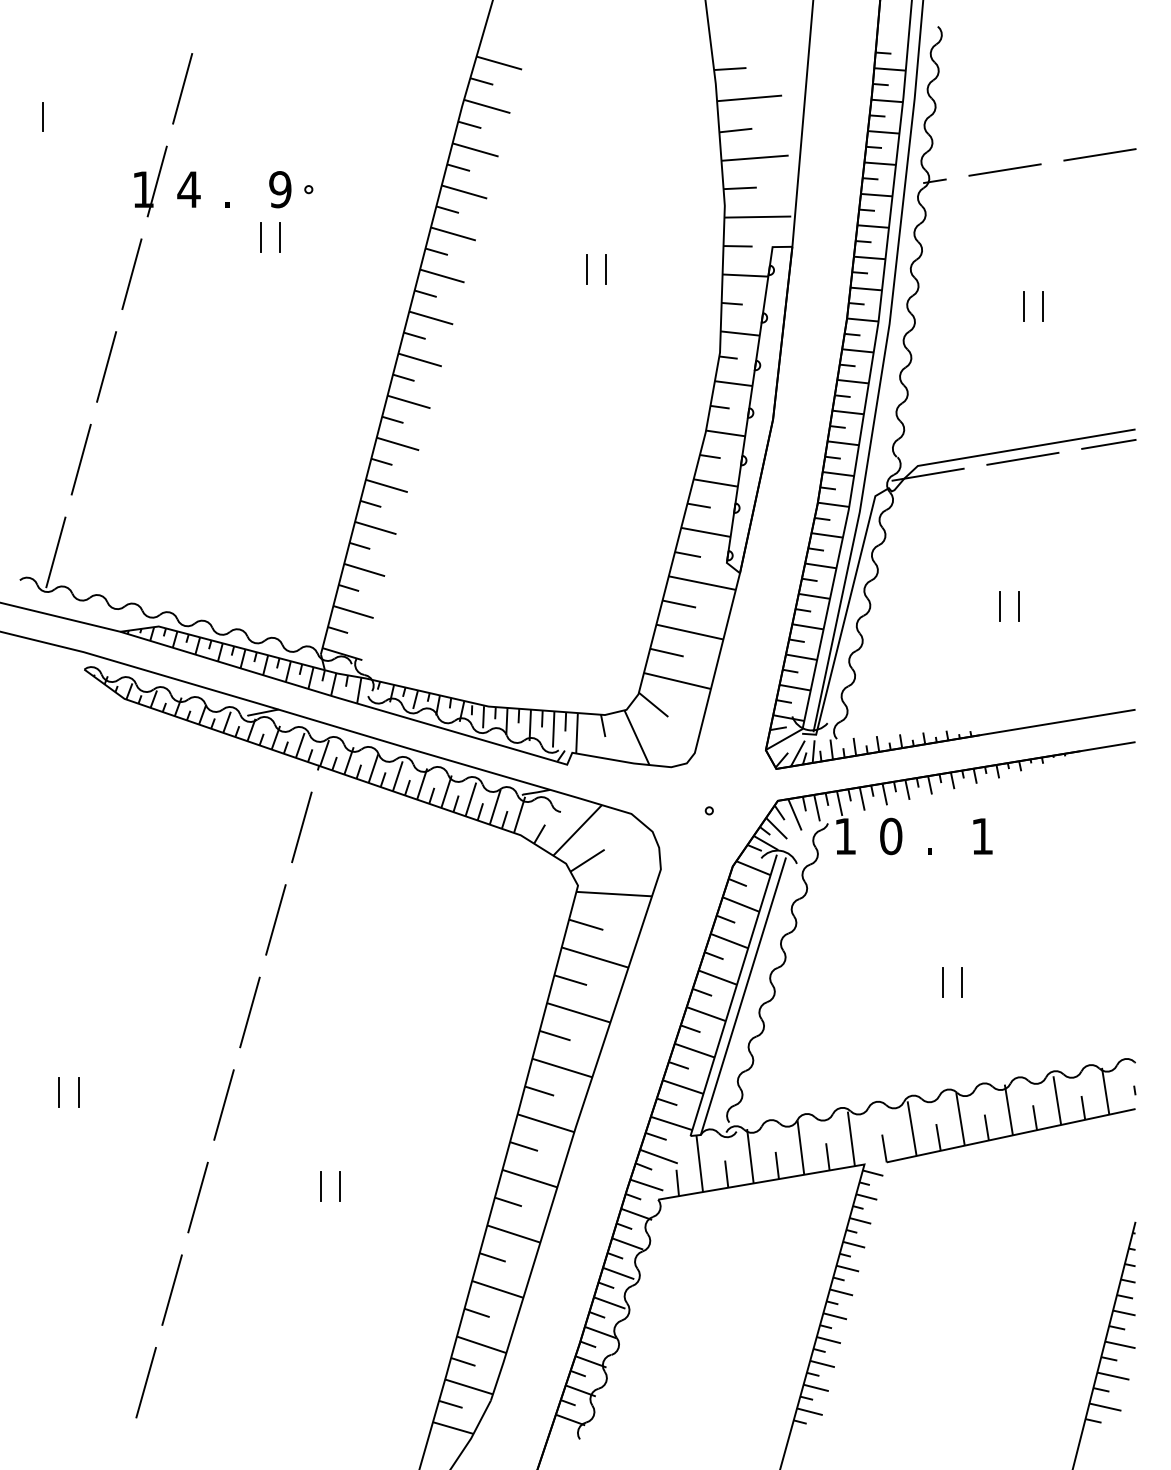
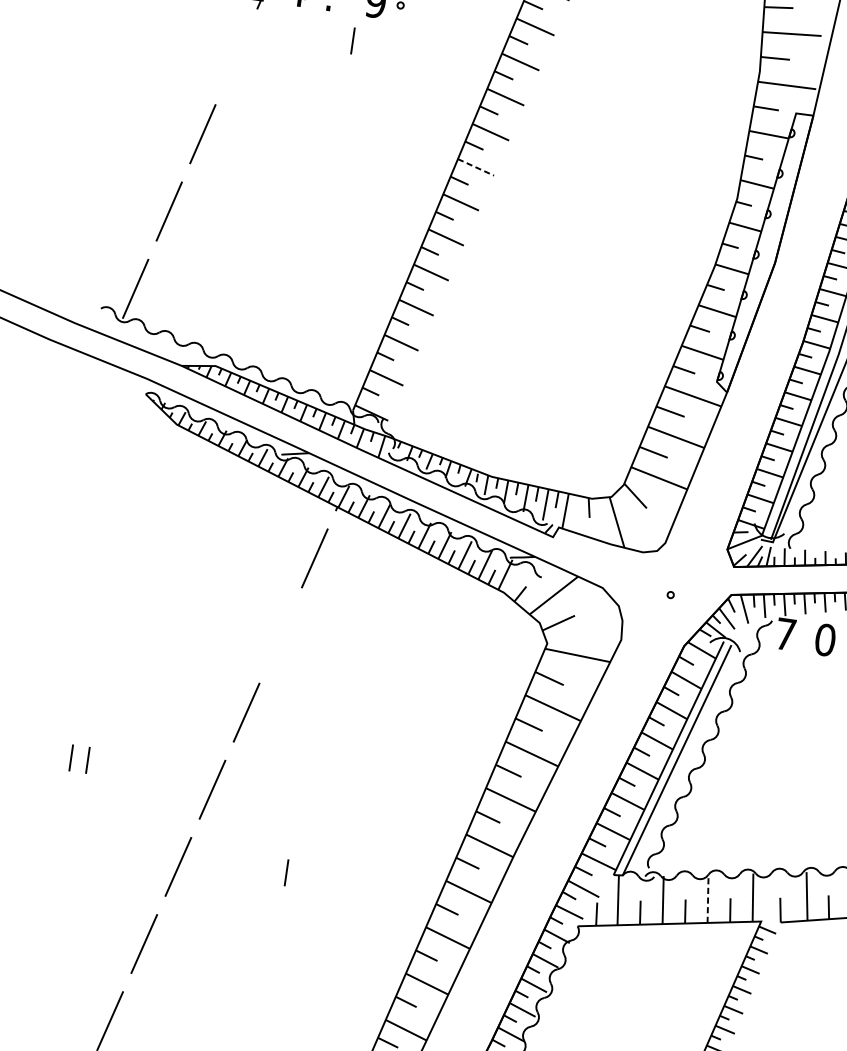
line: (279, 236) -> (369, 42), removed
line: (586, 268) -> (631, 108), removed
line: (606, 268) -> (649, 111), removed
line: (131, 274) -> (236, 57), removed
line: (420, 360) -> (476, 167), solid -> dashed
text: (845, 836) -> (785, 634), 1 -> 7
line: (275, 919) -> (280, 635), removed
line: (800, 1147) -> (707, 898), solid -> dashed
line: (340, 1186) -> (303, 875), removed

